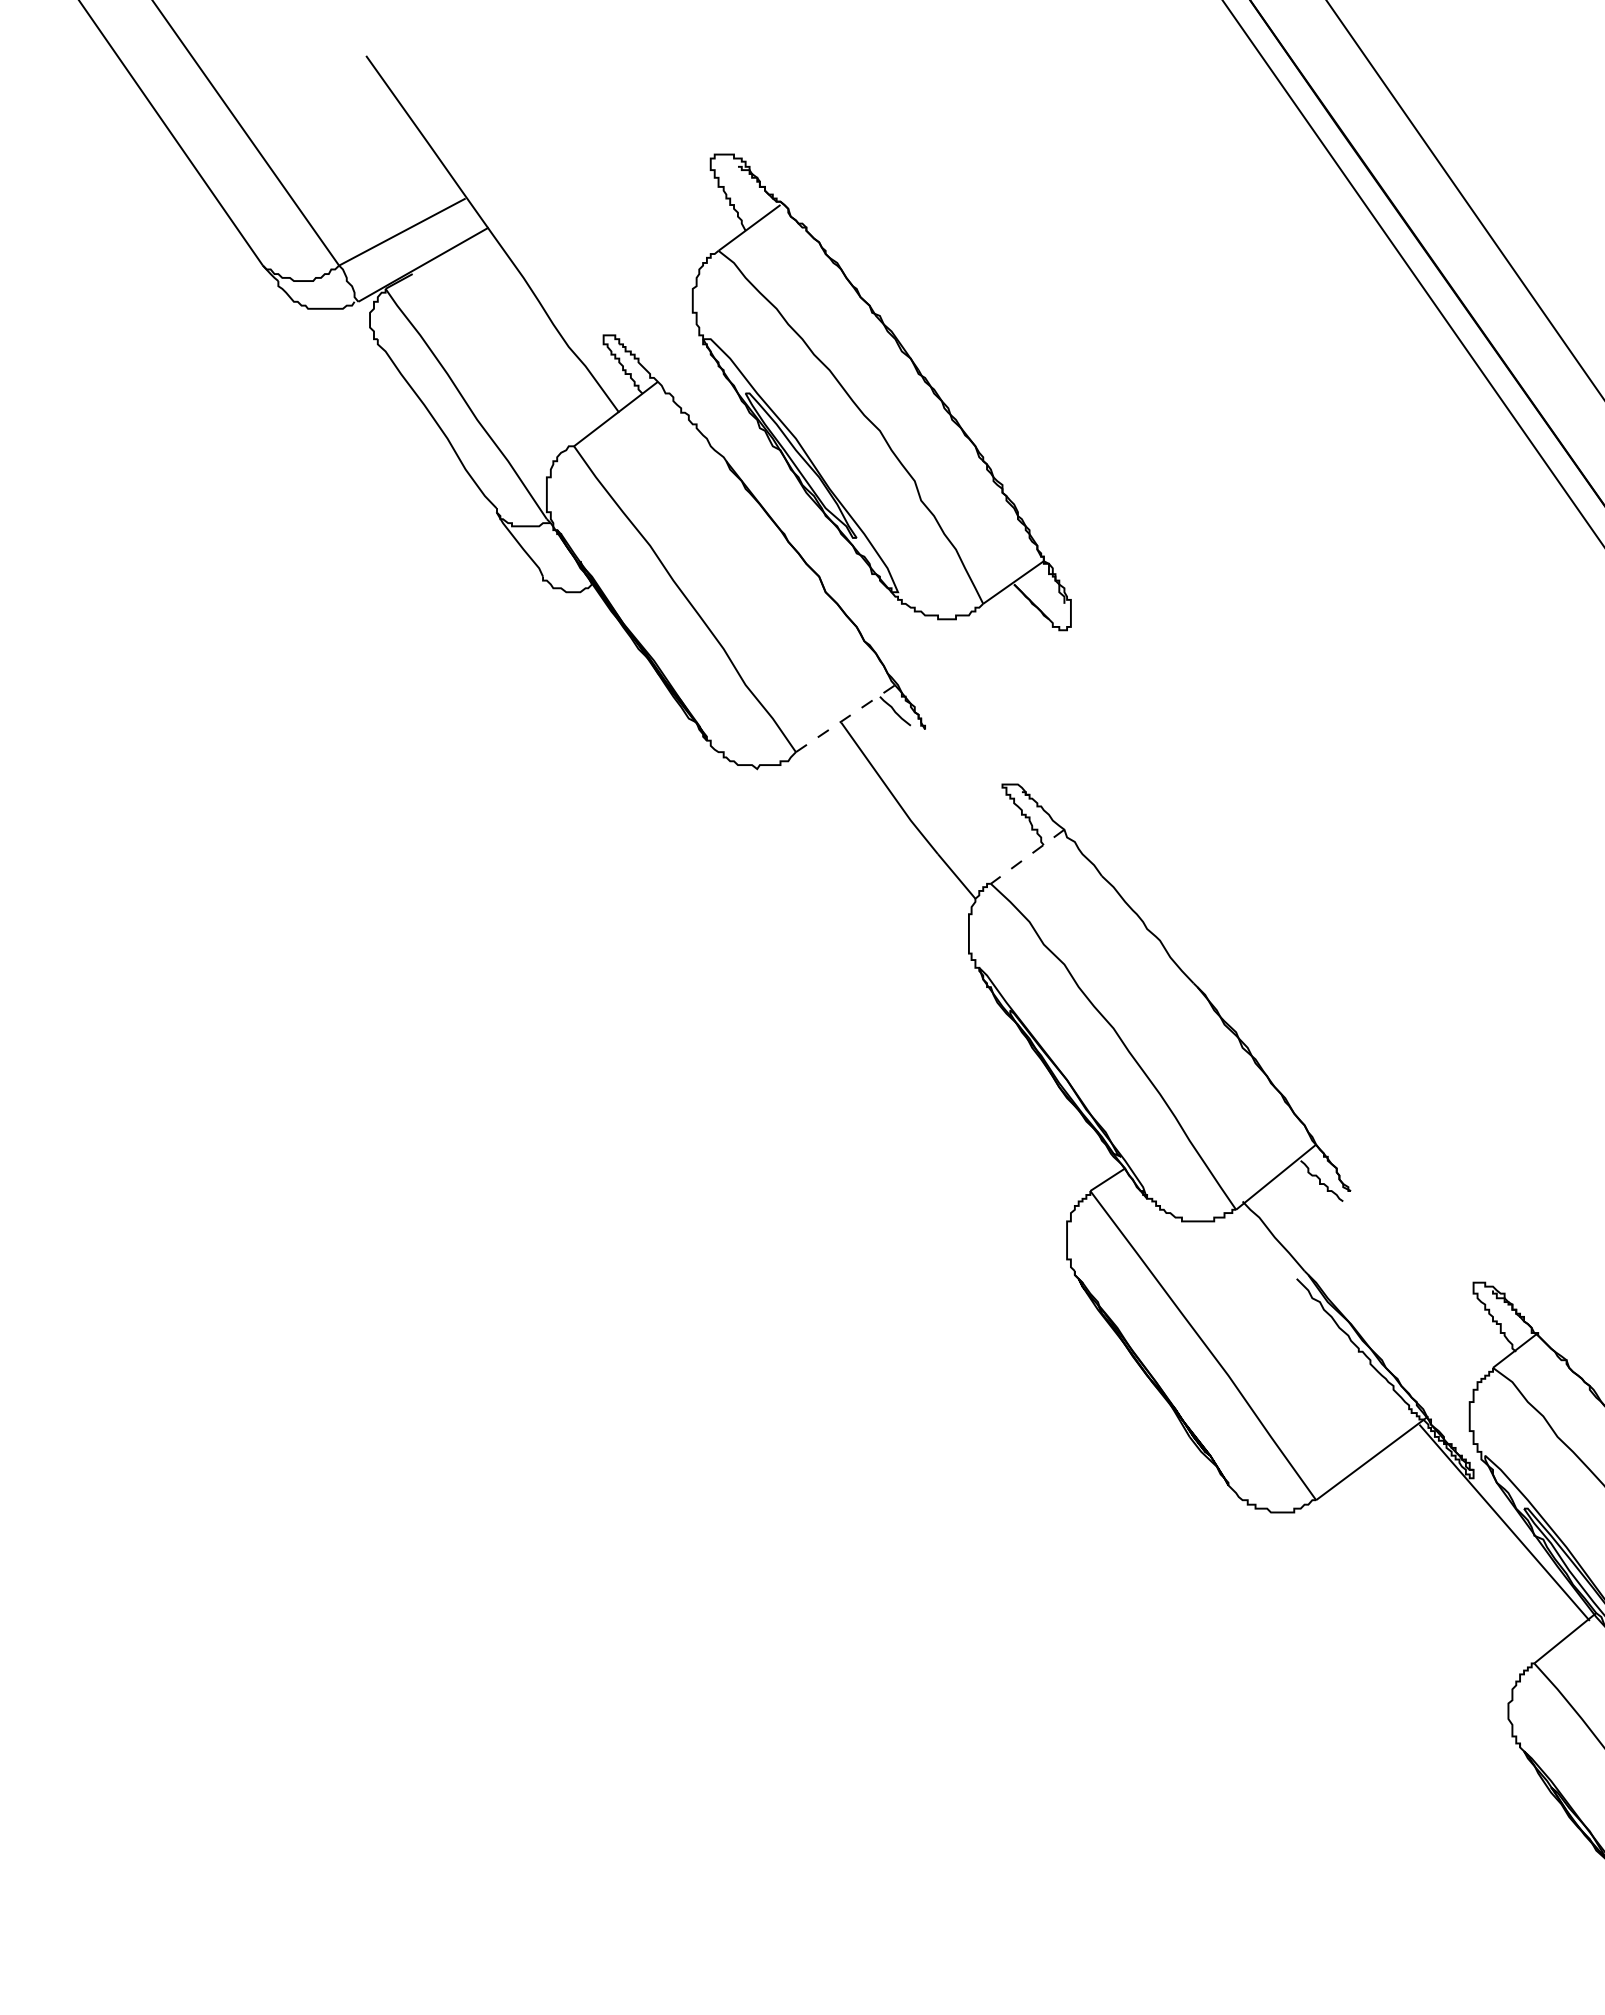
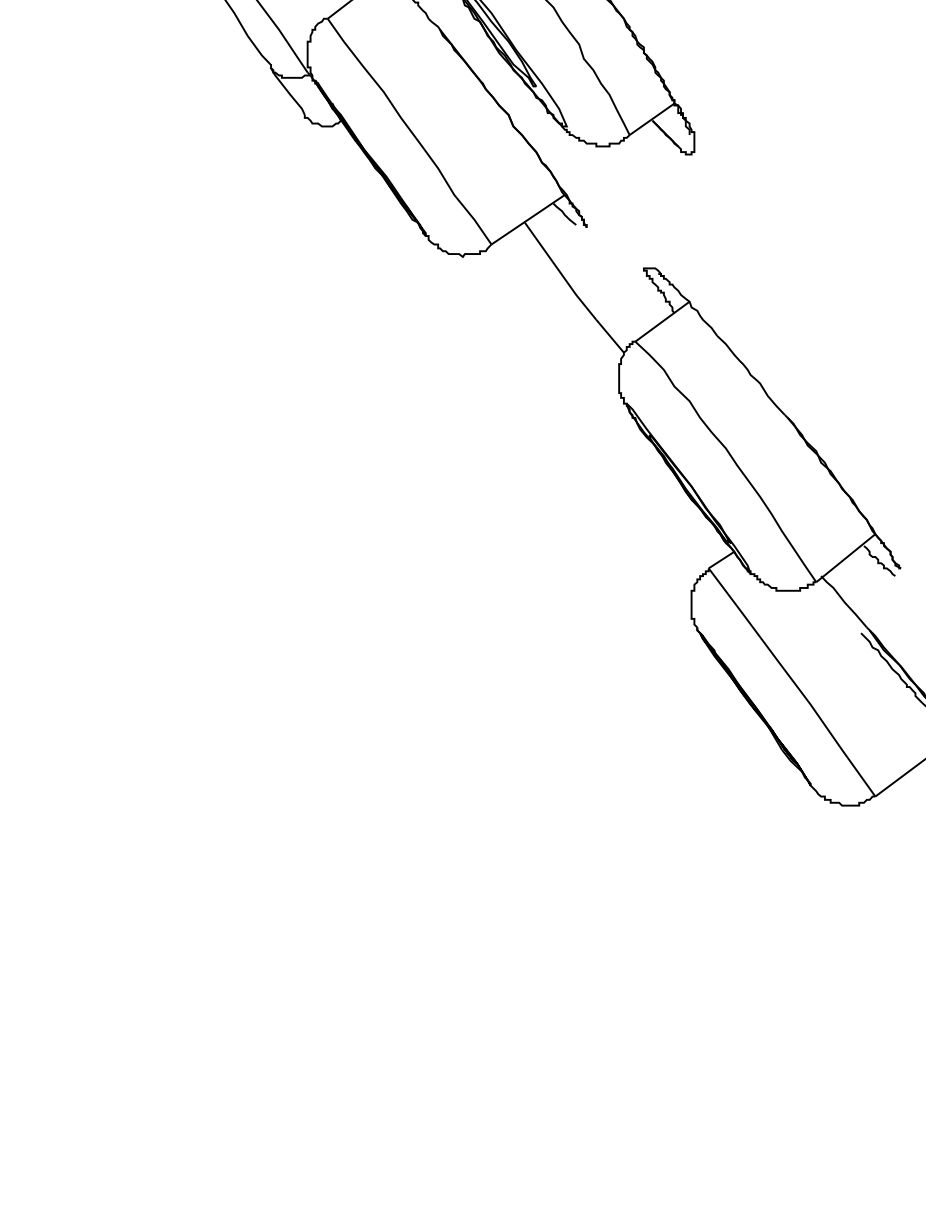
line: (845, 718) -> (528, 219), dashed -> solid
line: (1027, 856) -> (662, 321), dashed -> solid

